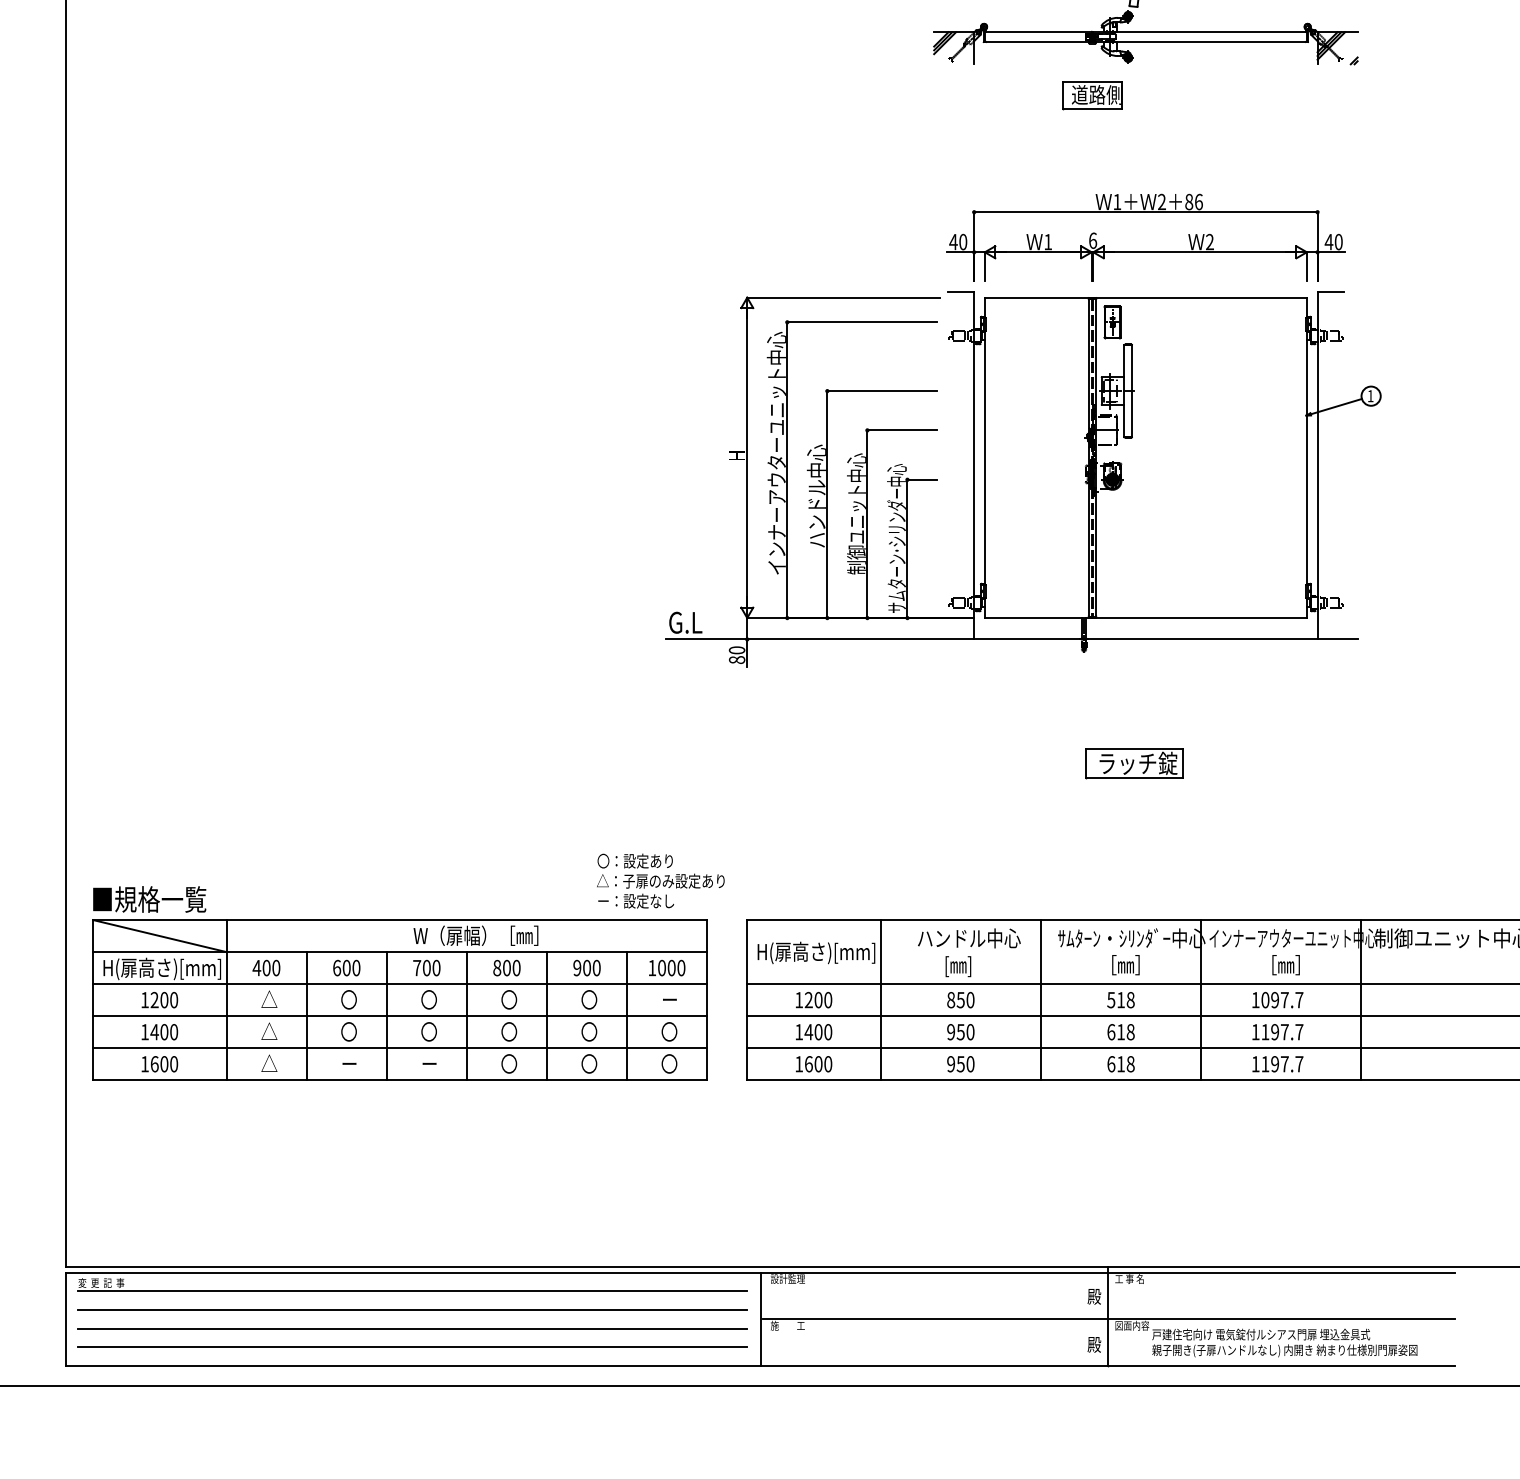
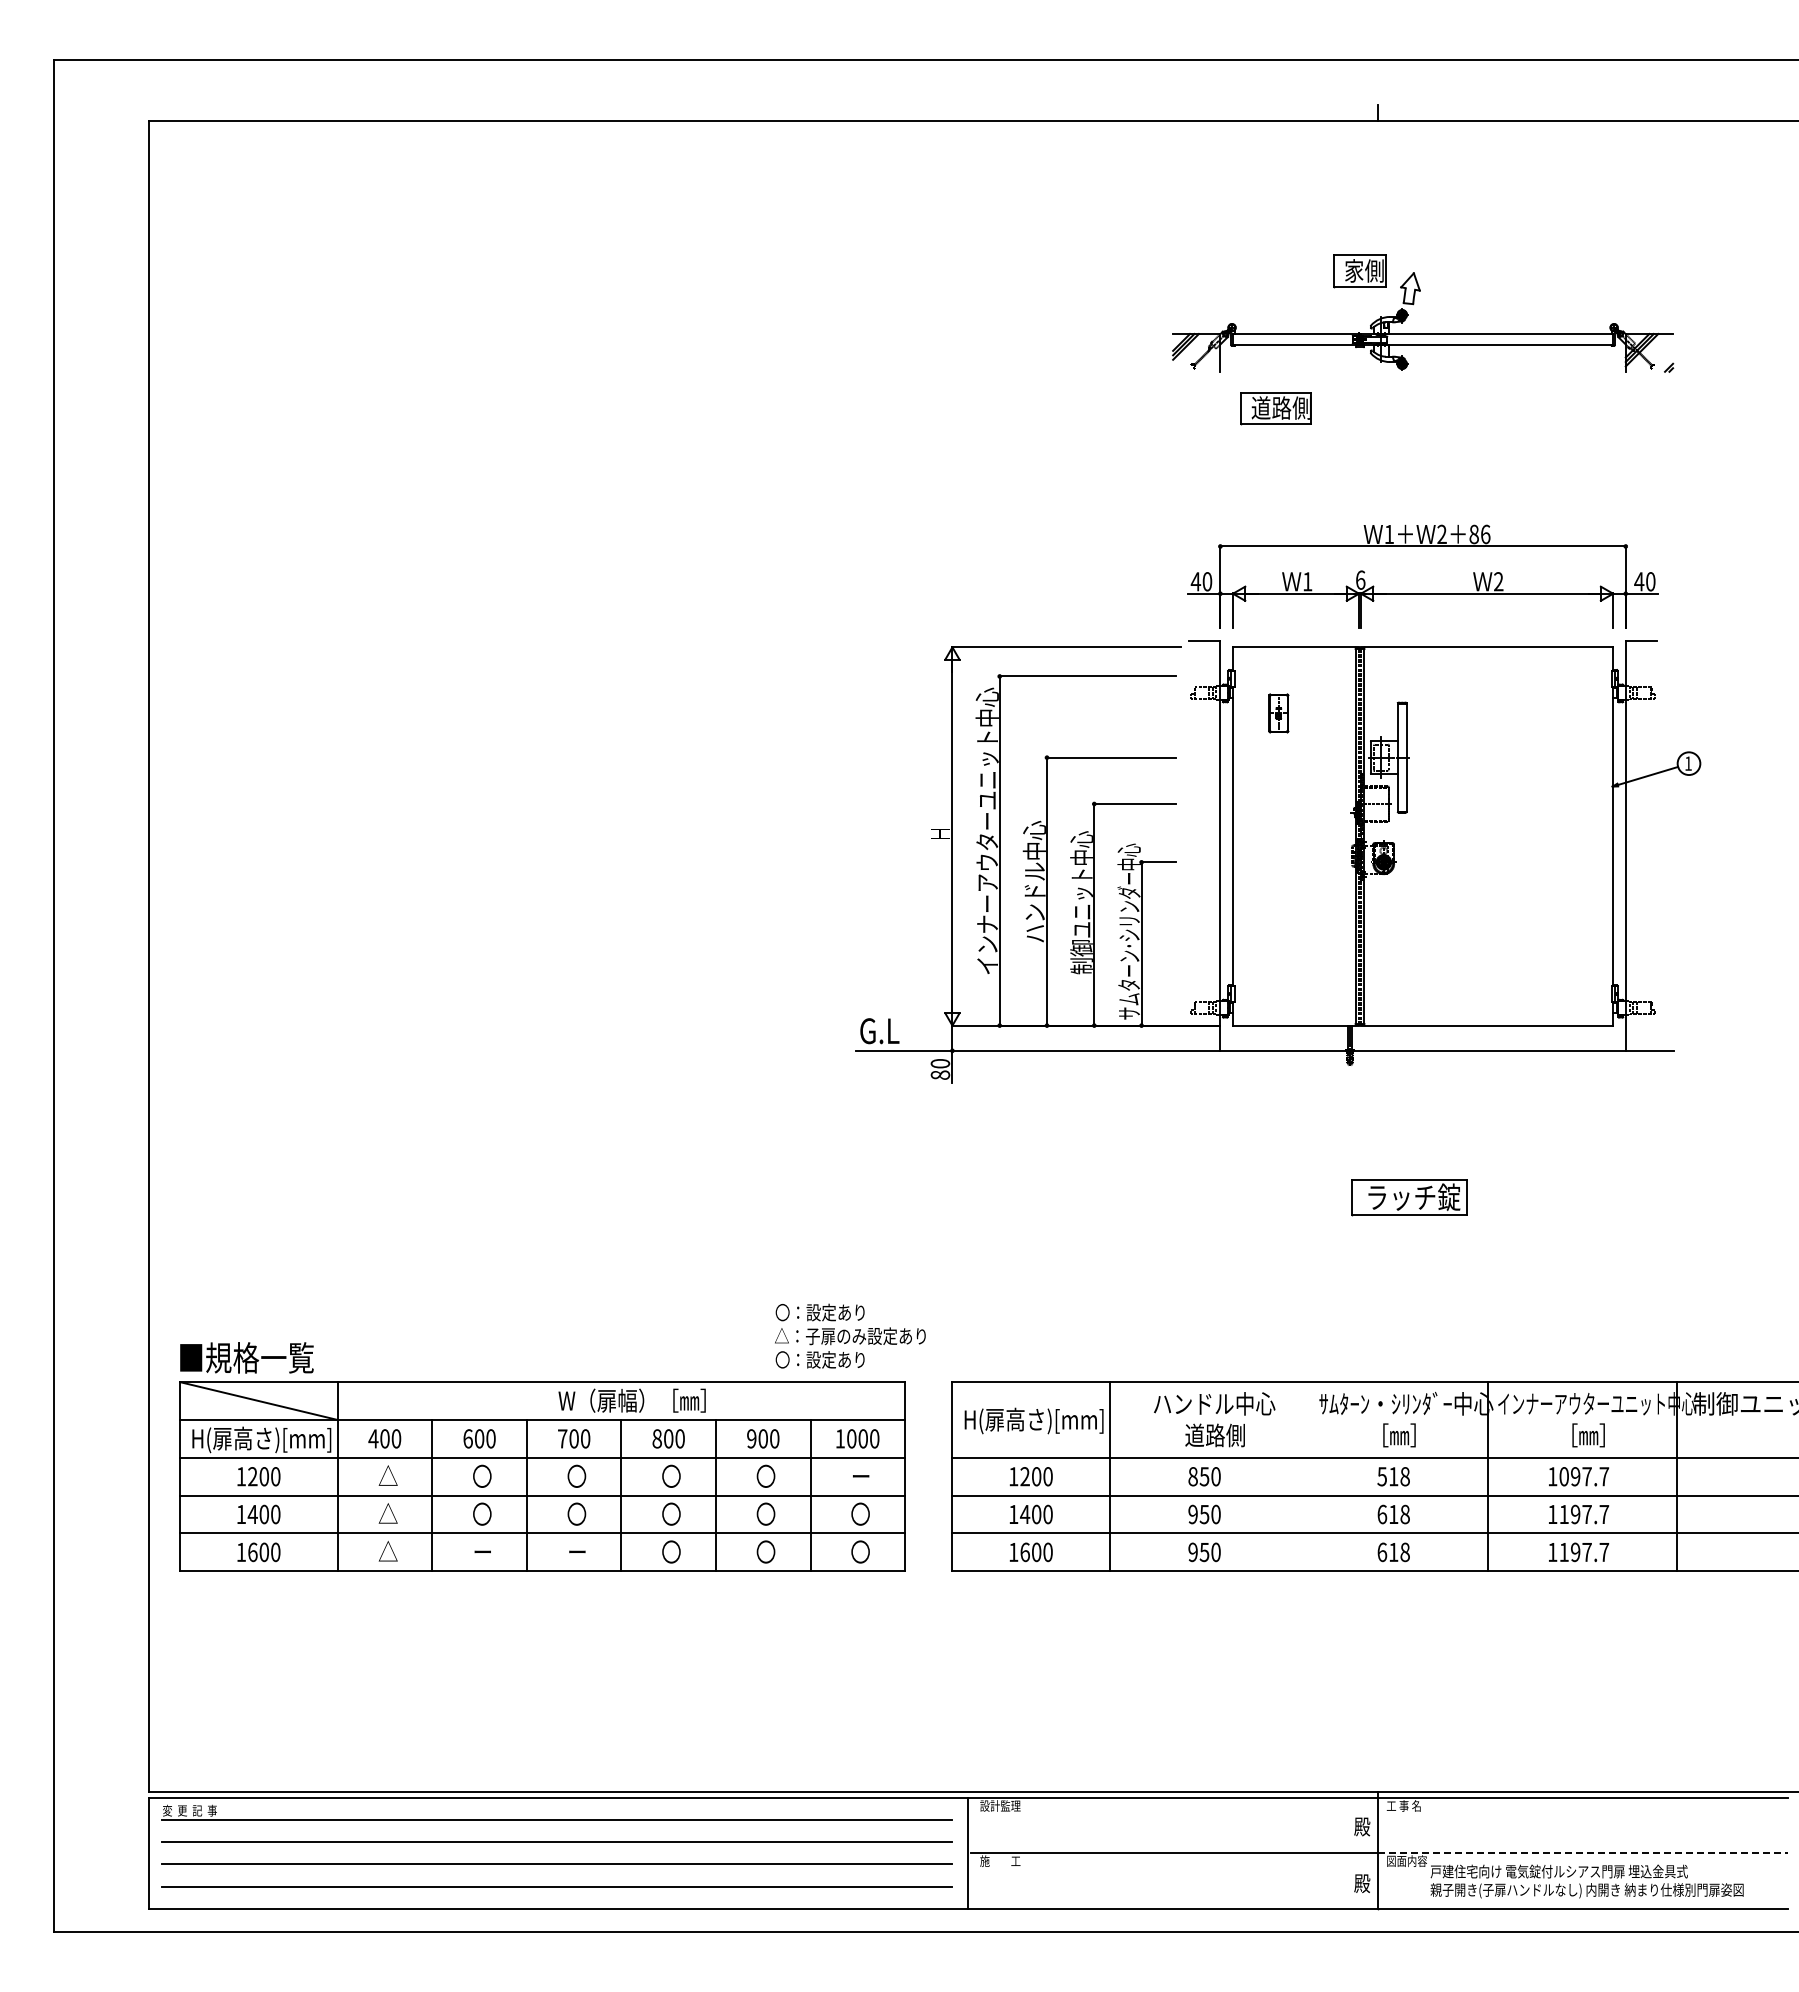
part: (1092, 95) -> (1275, 408), moved
part: (1112, 322) -> (1278, 713), moved
text: (635, 900) -> (820, 1359), ー：設定なし -> 〇：設定あり
text: (969, 966) -> (1214, 1436), [㎜] -> 道路側
line: (1041, 999) -> (1299, 1476), removed
line: (1280, 1319) -> (1582, 1853), solid -> dashed

